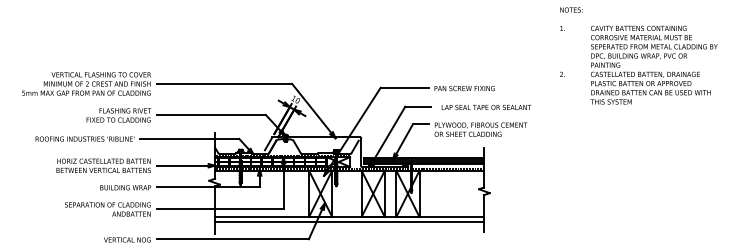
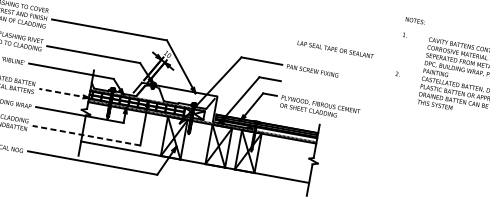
text: (486, 107) -> (335, 49), moved
line: (185, 165) -> (63, 93), solid -> dashed
line: (220, 209) -> (86, 135), solid -> dashed
line: (349, 222) -> (194, 166), removed

